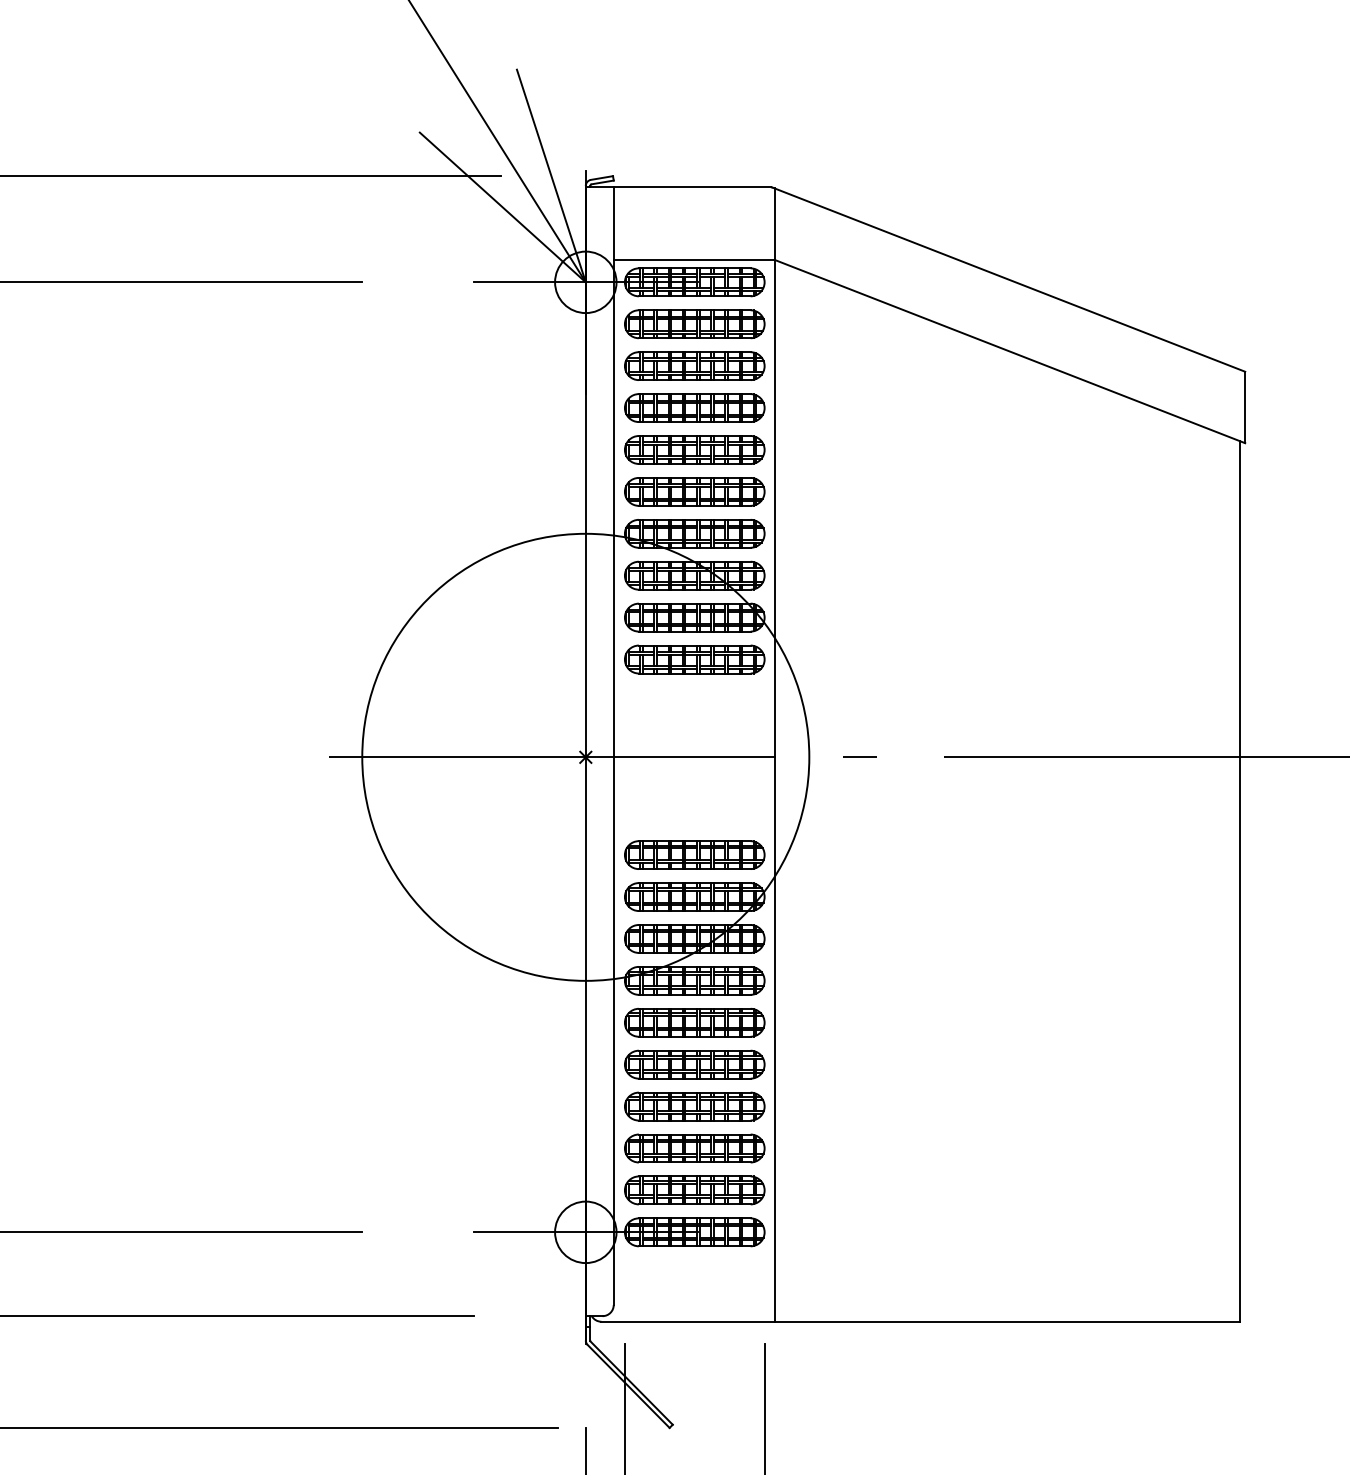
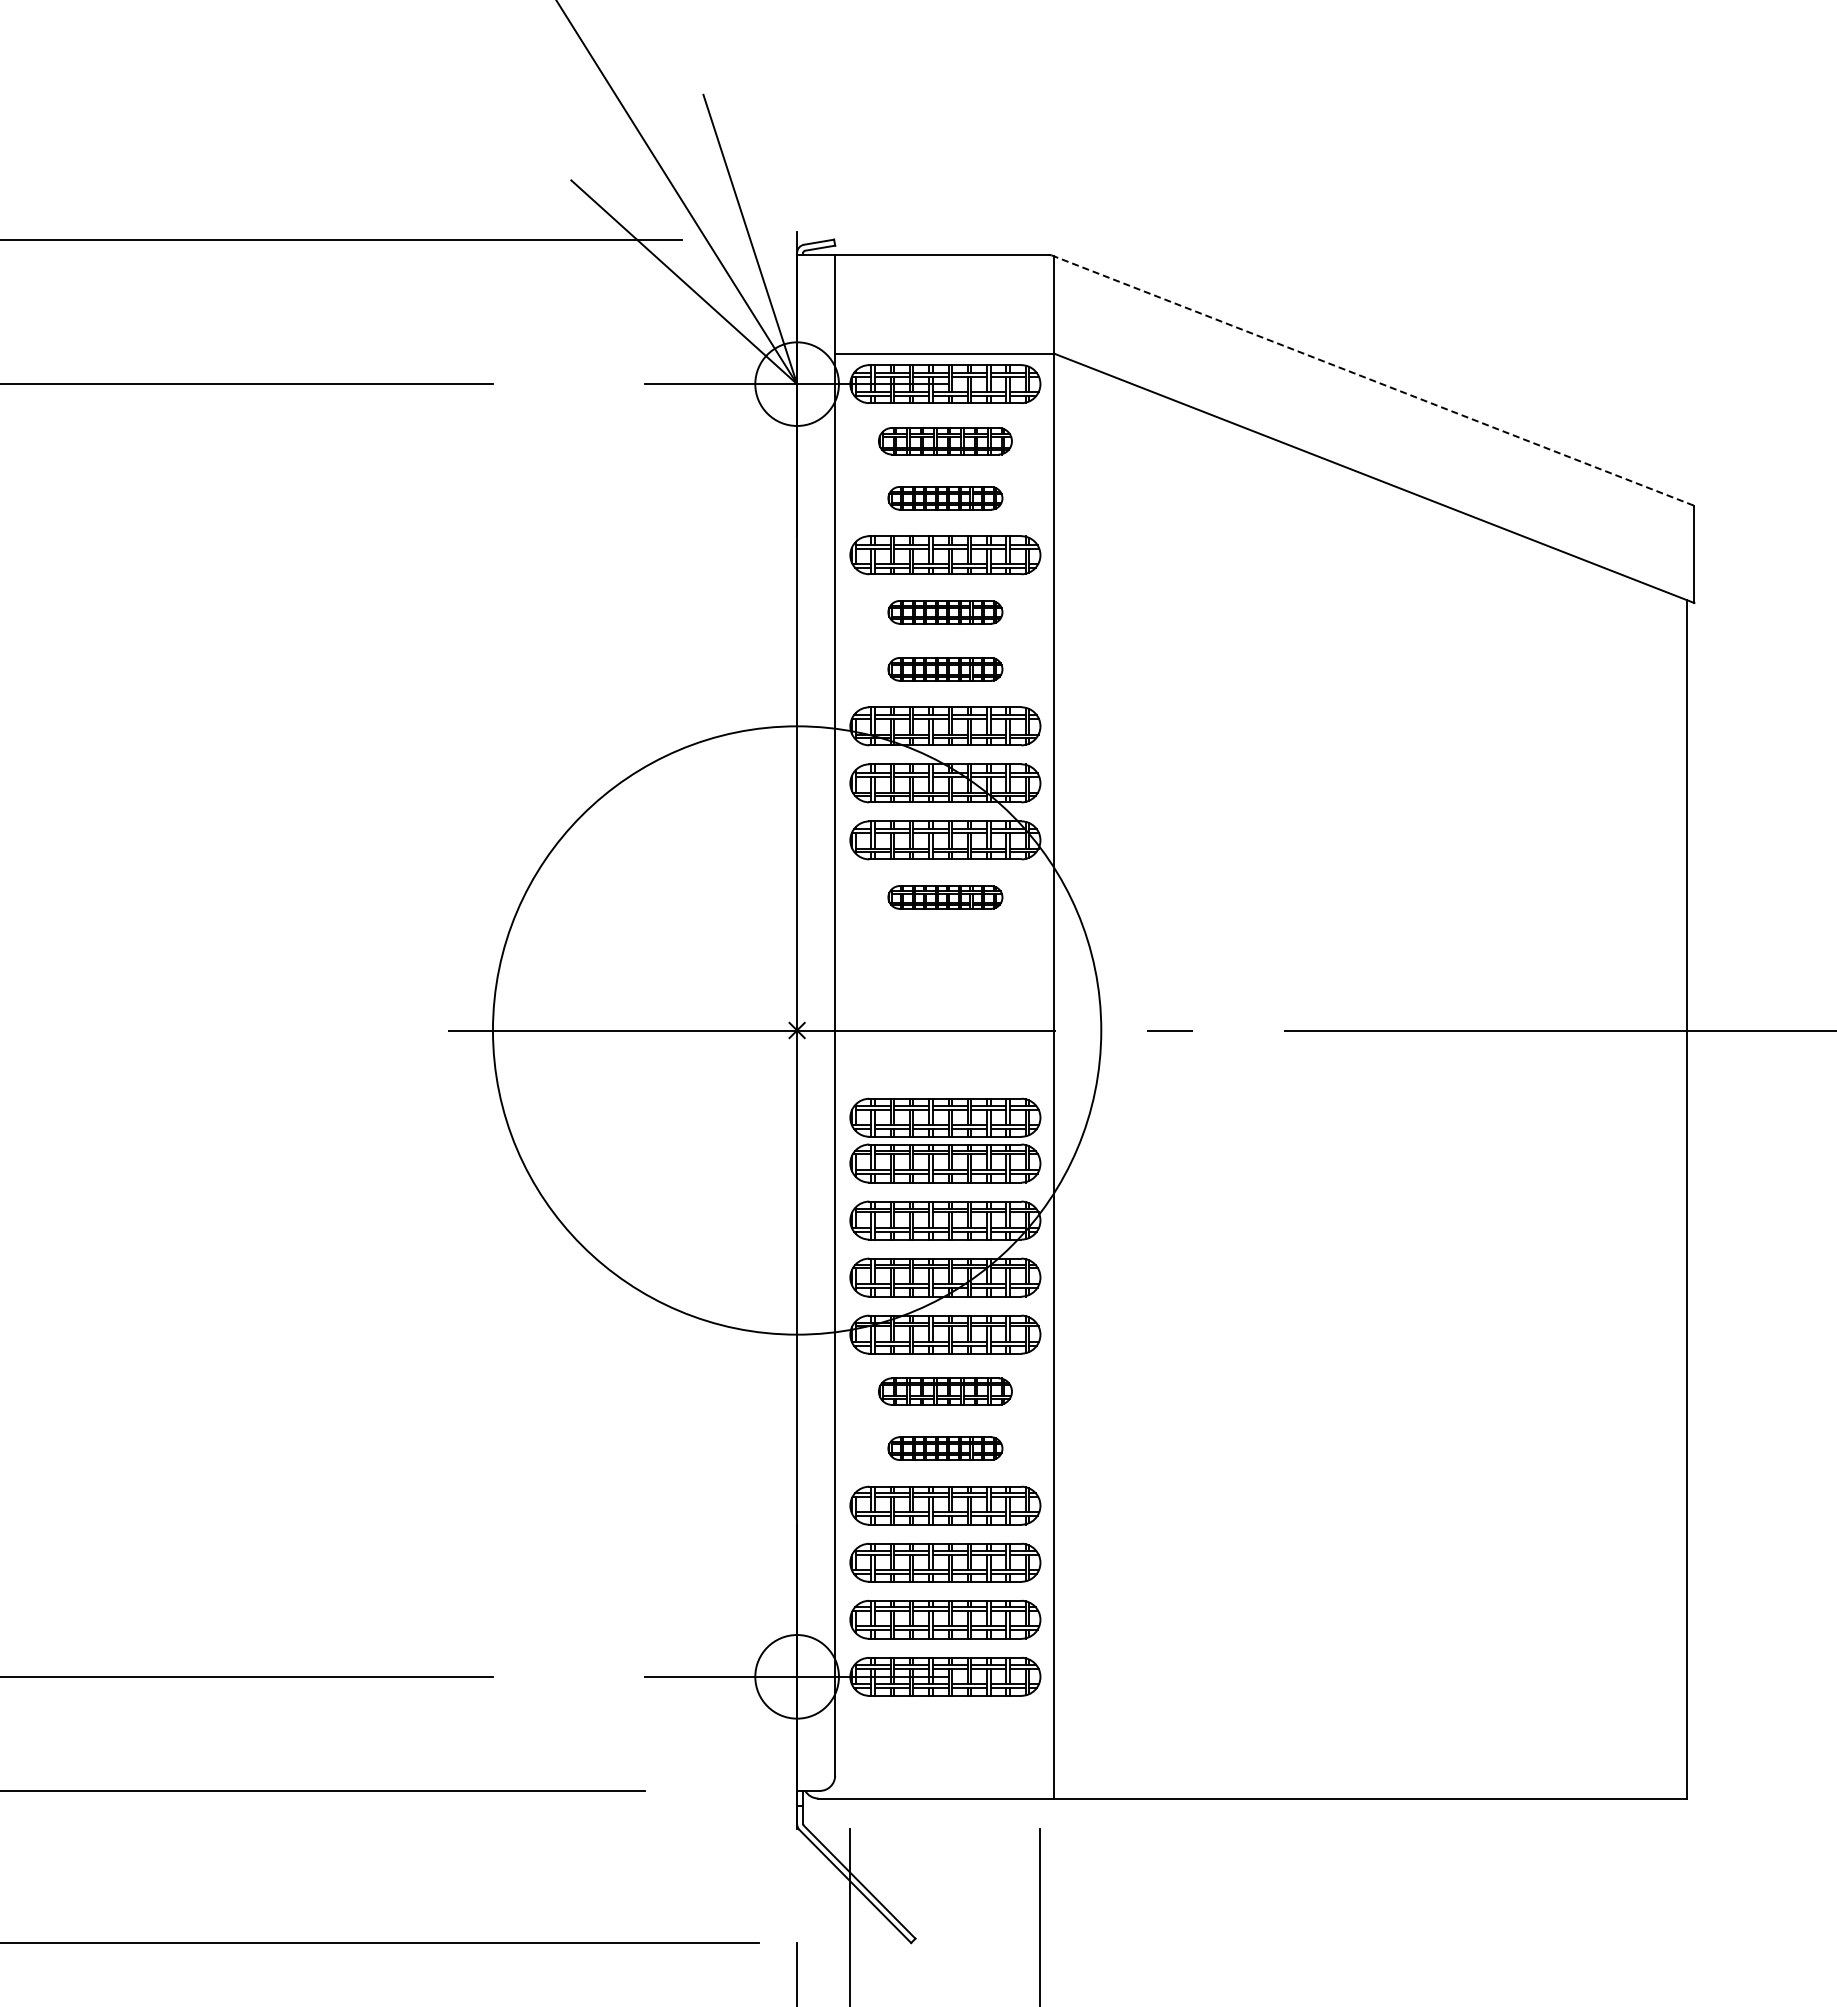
line: (1009, 279) -> (1373, 380), solid -> dashed
part: (694, 324) -> (945, 441), size x0.7
part: (694, 366) -> (945, 498), size x0.6
part: (694, 450) -> (945, 612), size x0.6
part: (694, 492) -> (945, 669), size x0.6
part: (694, 659) -> (945, 897), size x0.6
part: (694, 821) -> (945, 1117), added
part: (694, 1022) -> (945, 1391), size x0.7
part: (694, 1064) -> (945, 1448), size x0.6

